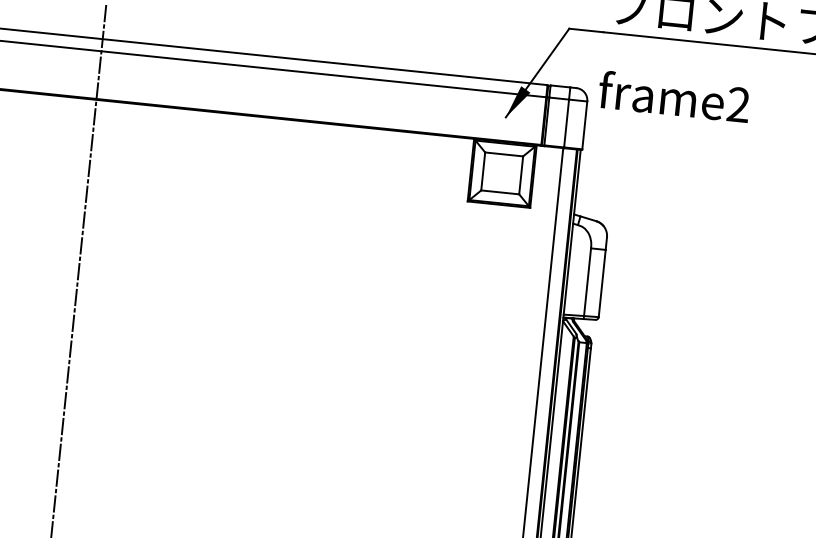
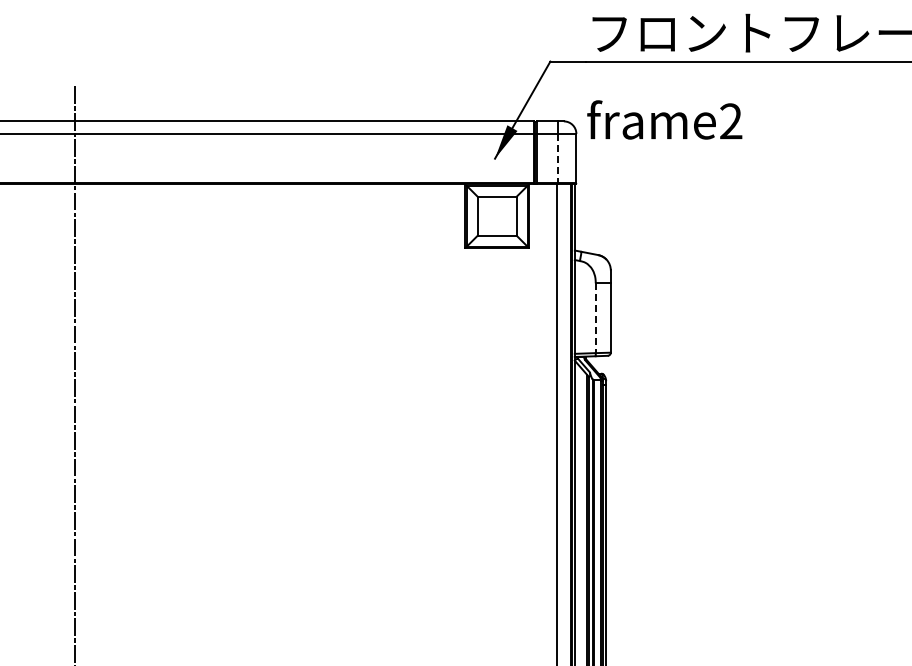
line: (566, 123) -> (557, 158), solid -> dashed
line: (587, 282) -> (595, 318), solid -> dashed

